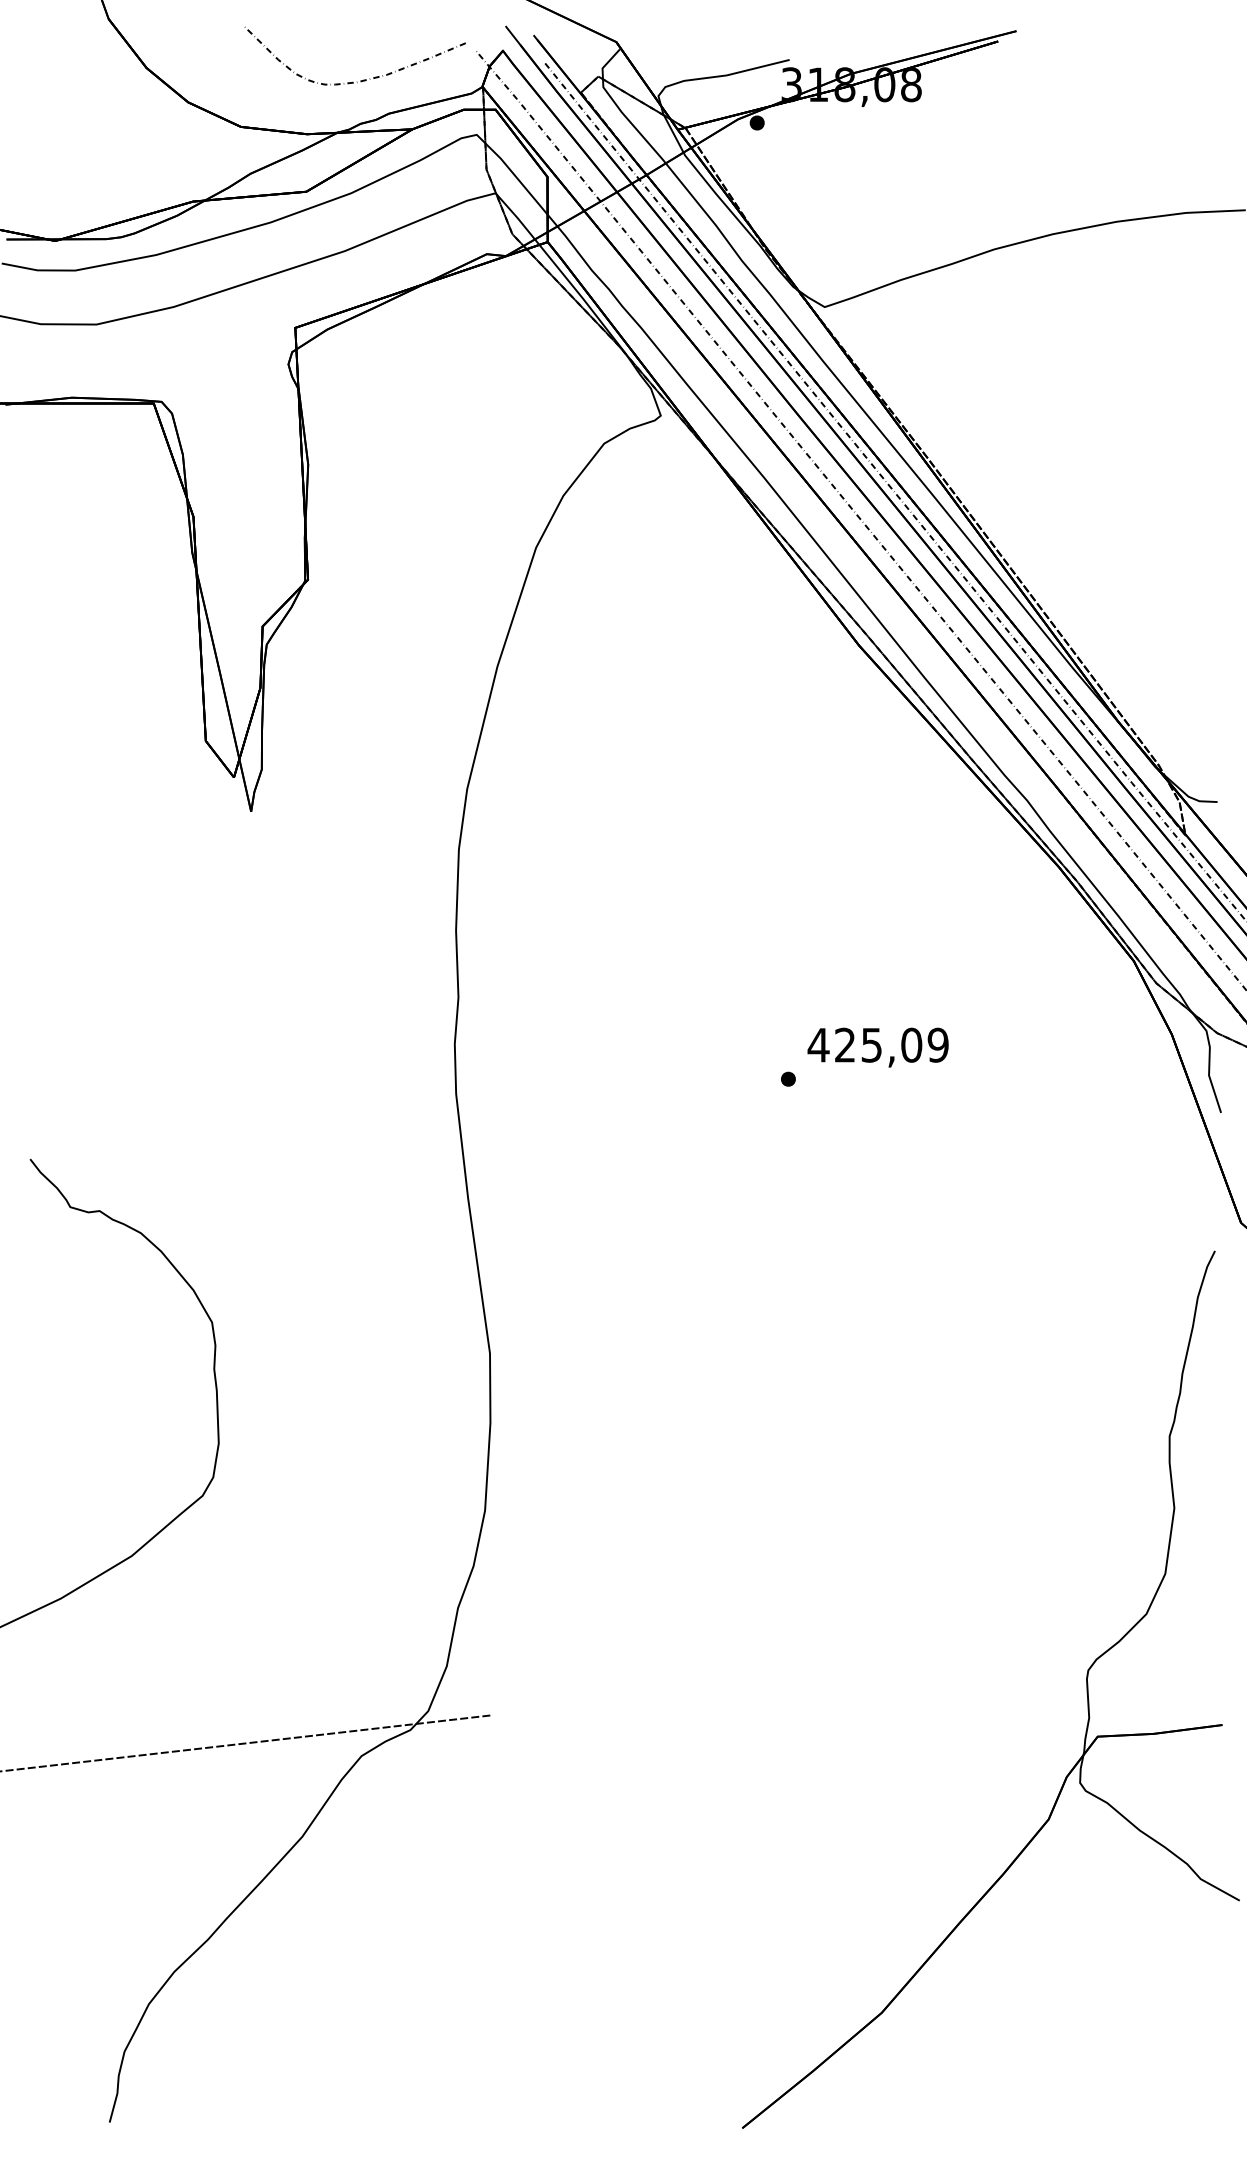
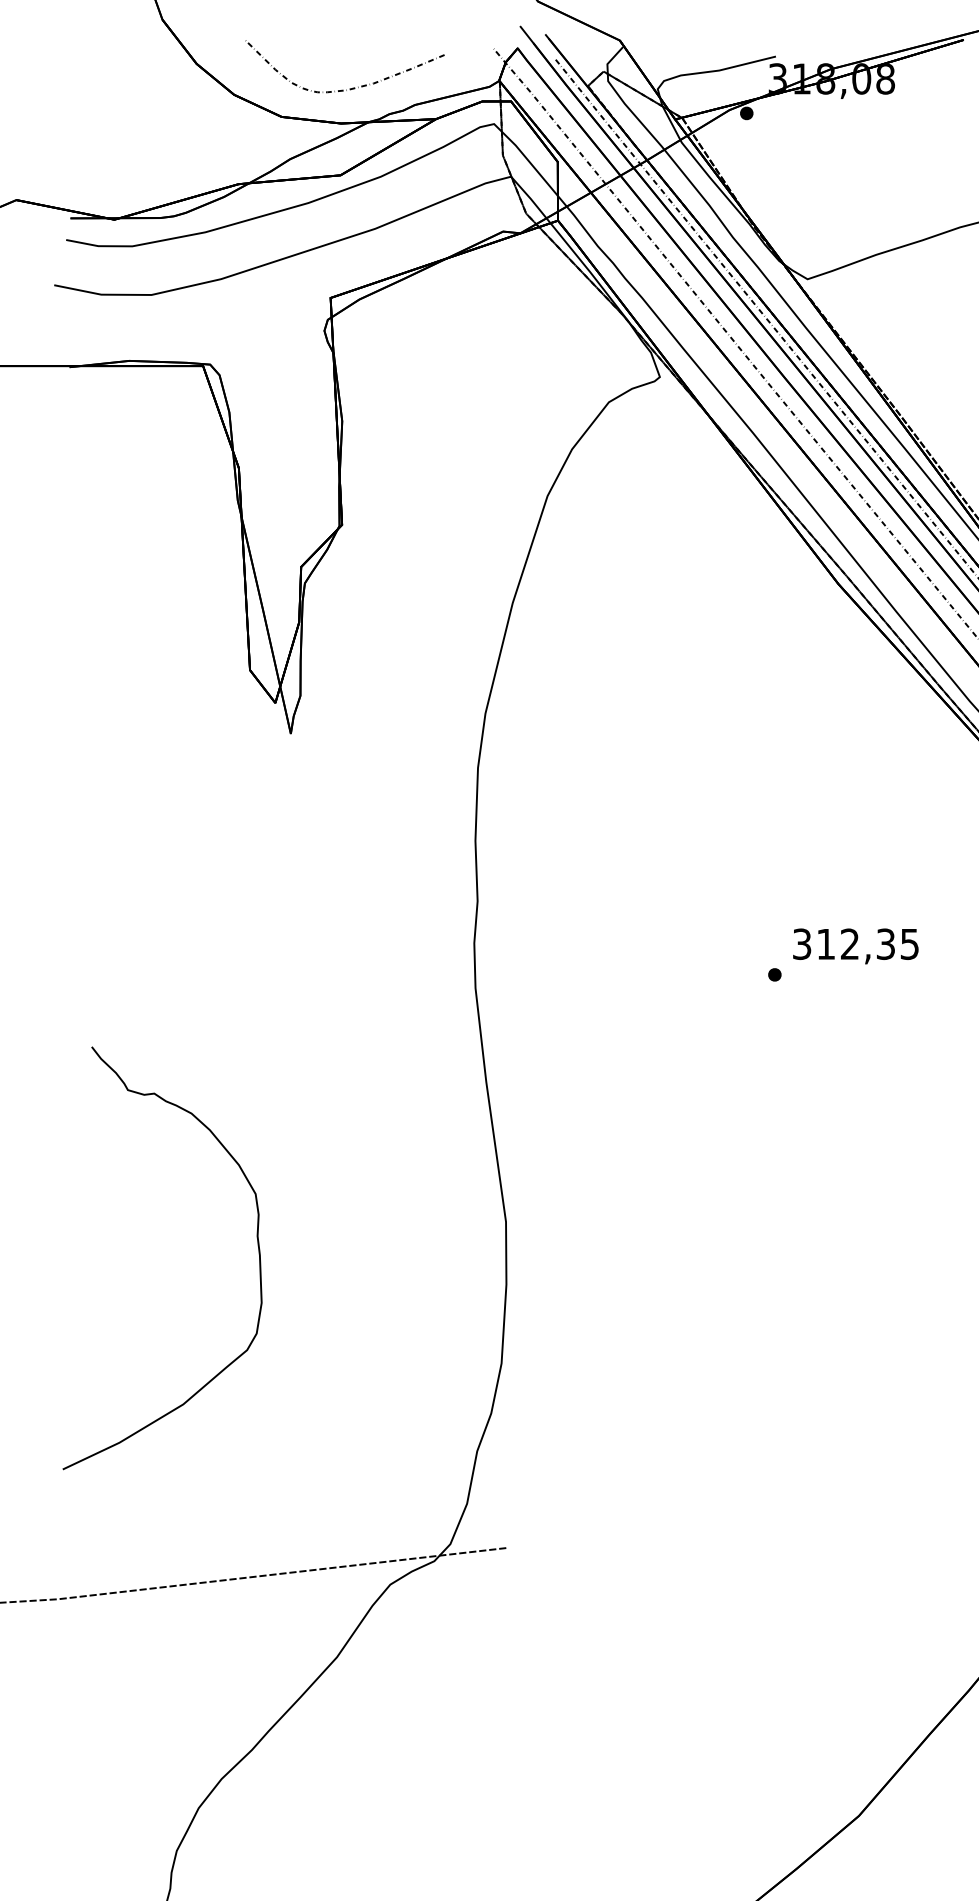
curve: (363, 79) -> (352, 87), moved
text: (877, 1044) -> (855, 943), 425,09 -> 312,35

